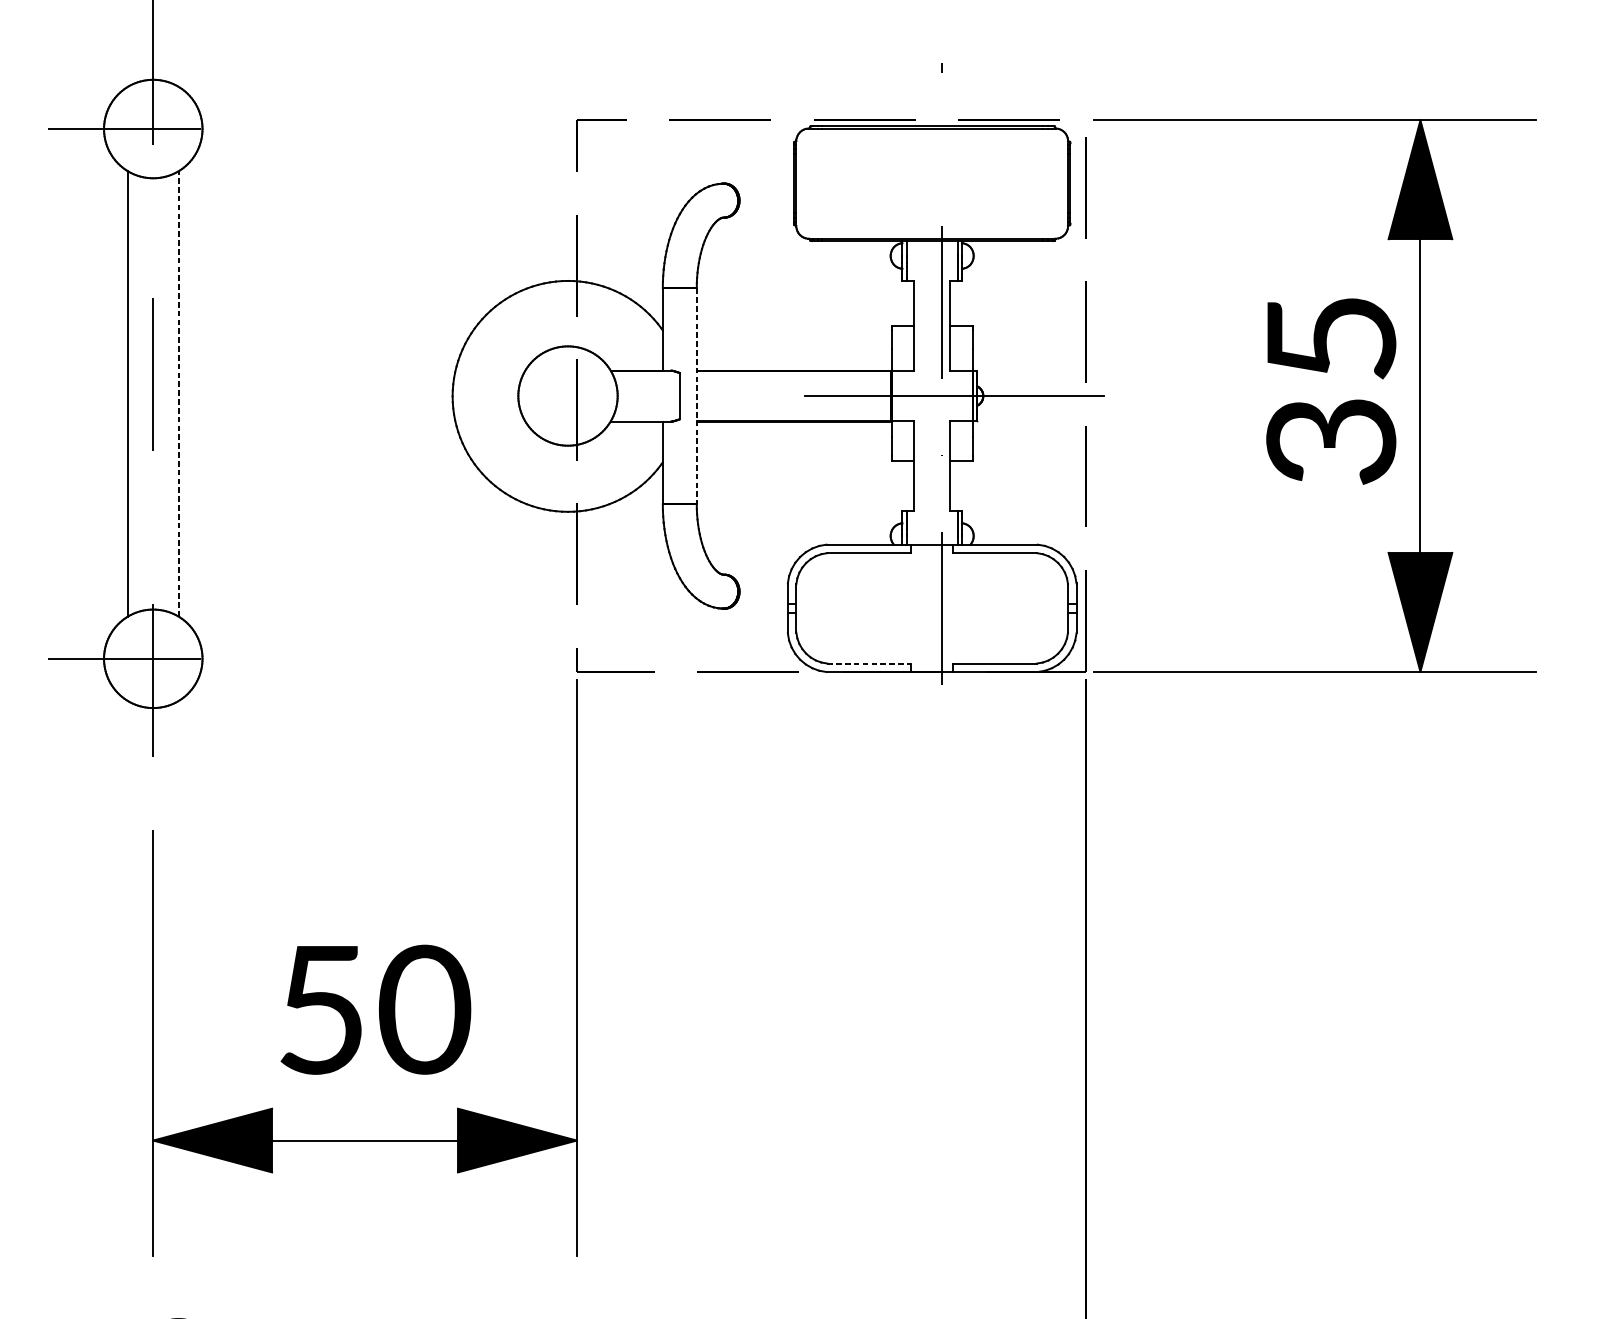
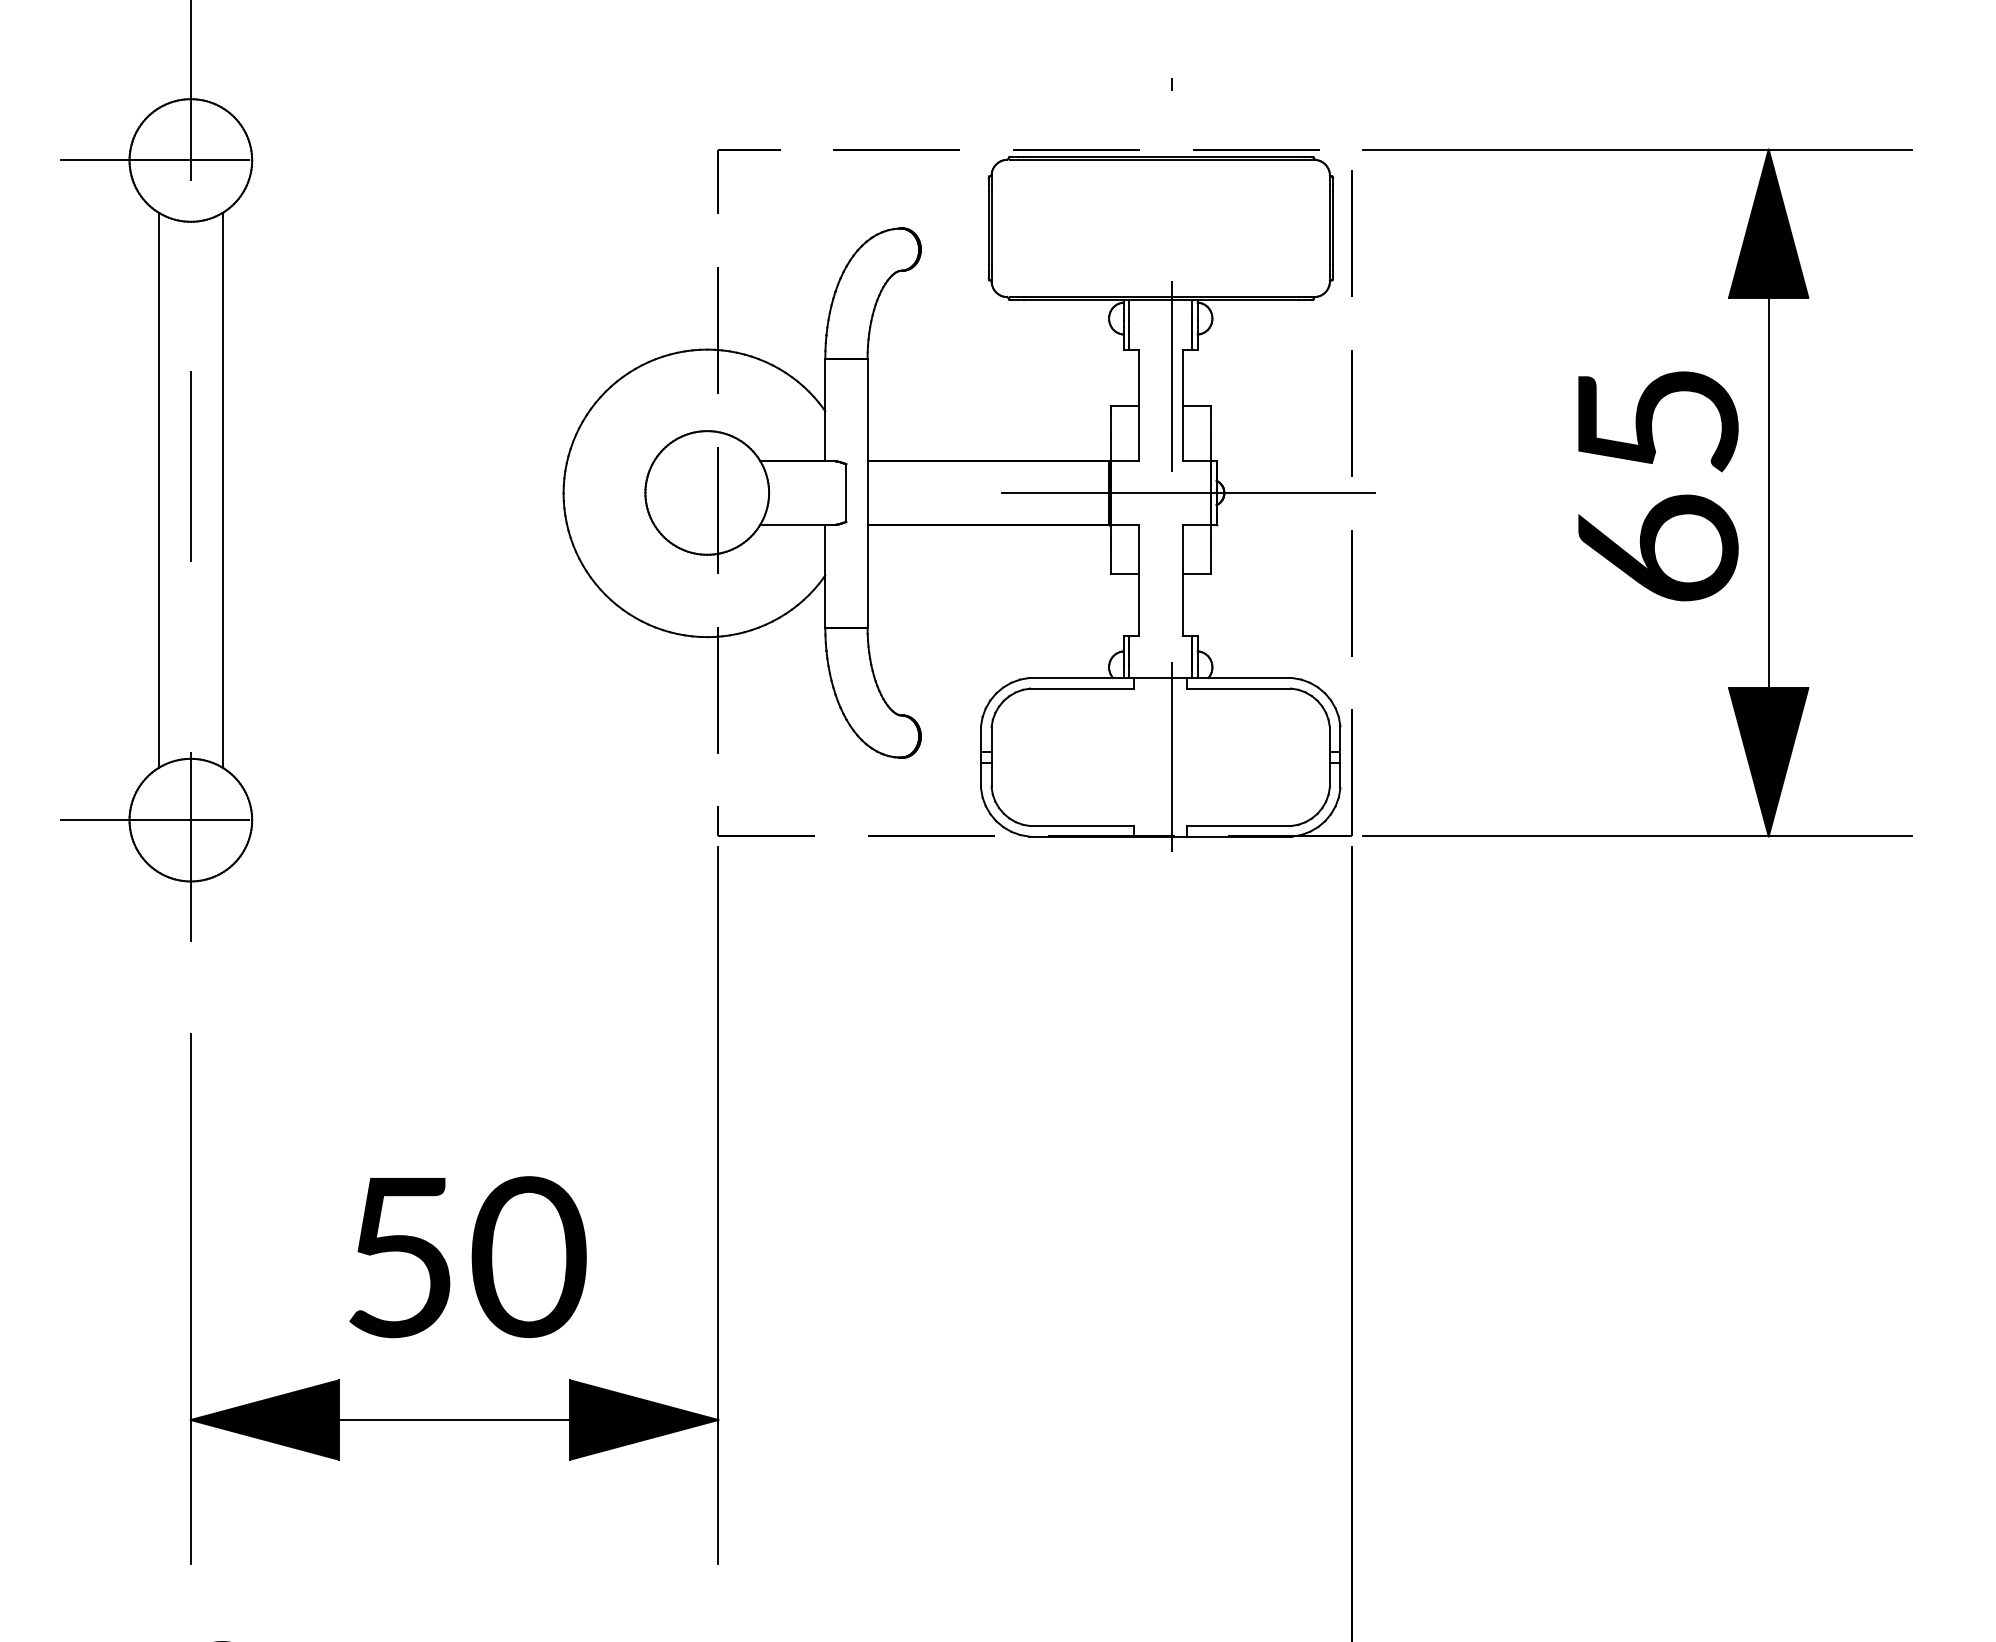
line: (178, 393) -> (222, 489), dashed -> solid
line: (696, 396) -> (867, 493), dashed -> solid
text: (1331, 440) -> (1657, 548), 35 -> 65
line: (869, 663) -> (1082, 826), dashed -> solid

